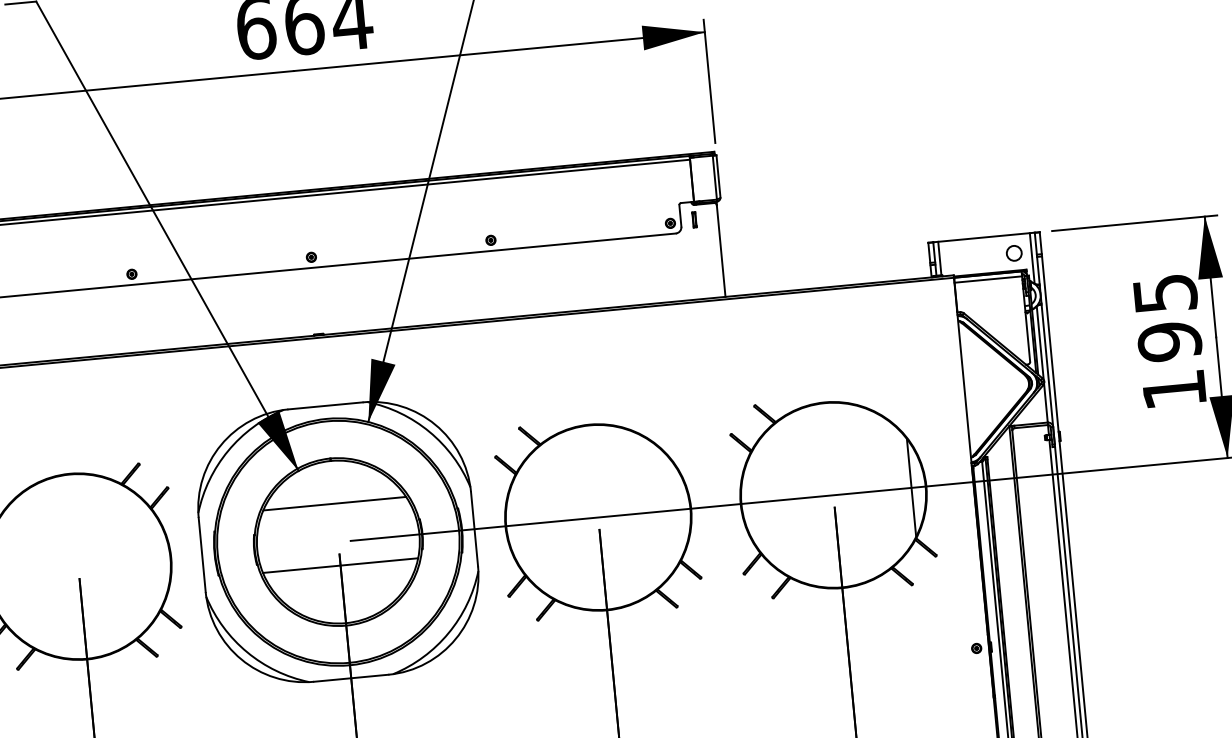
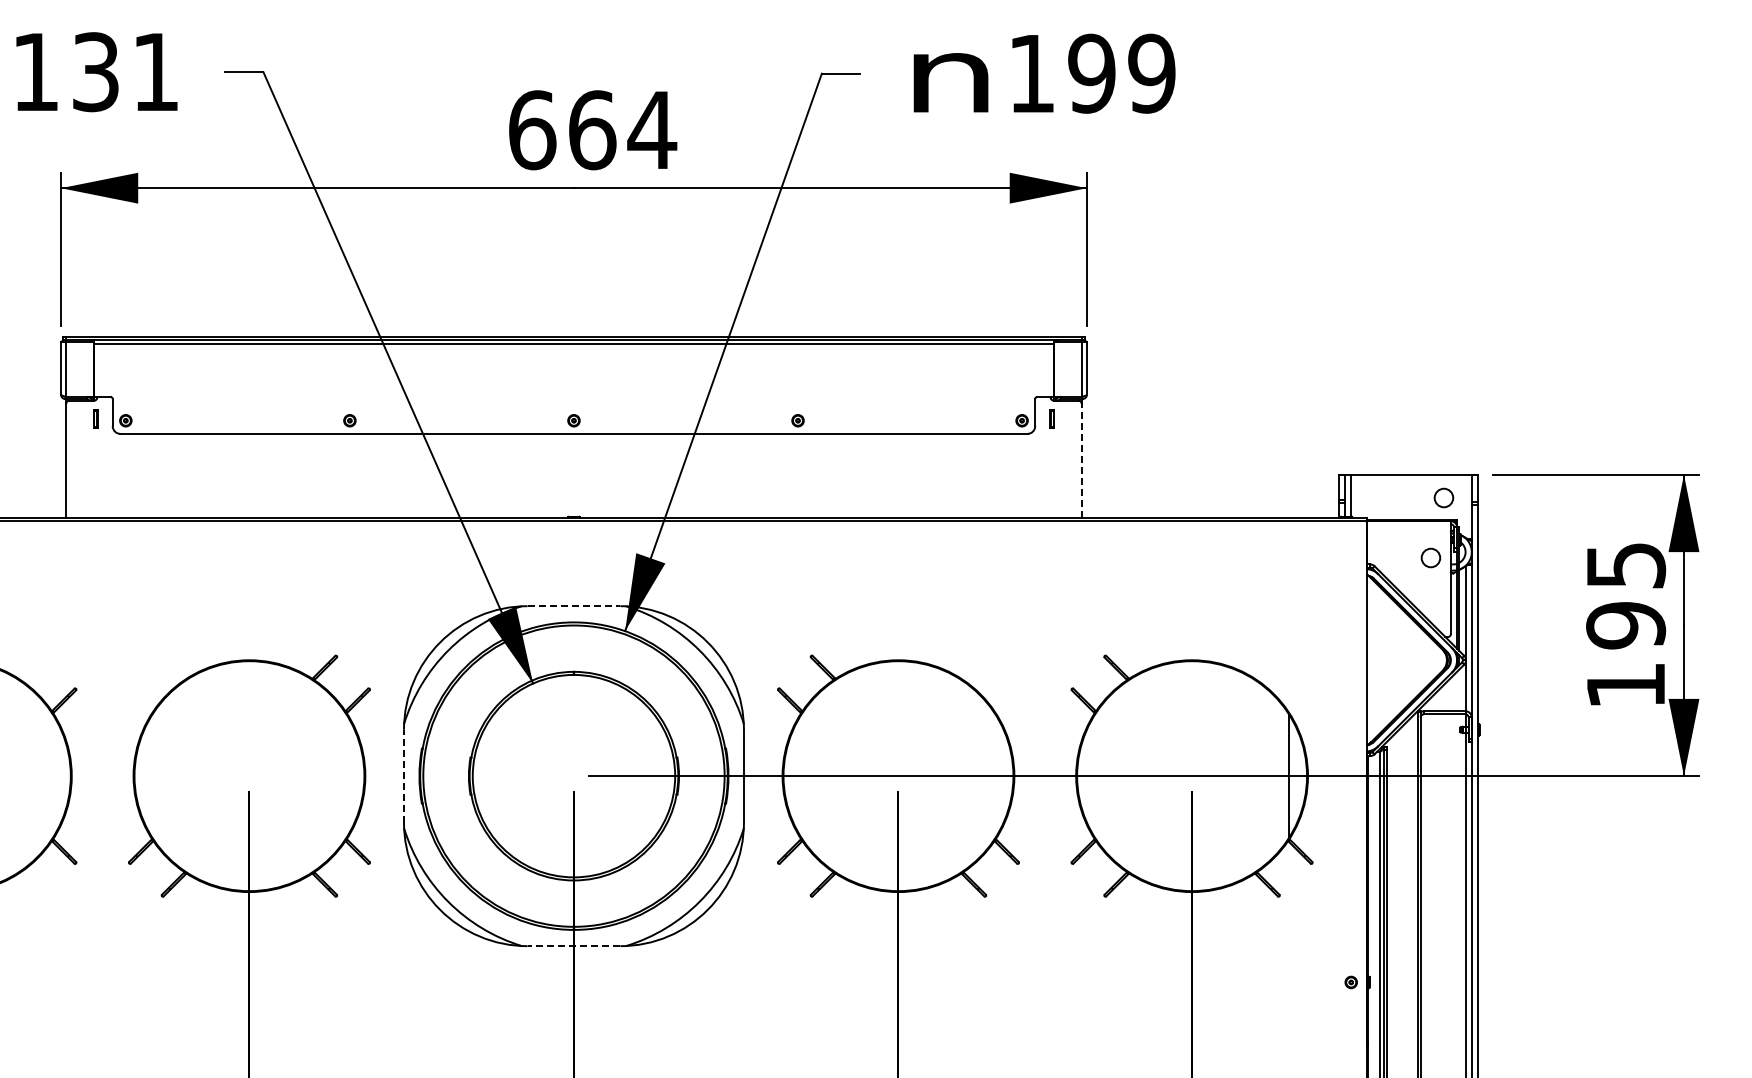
line: (721, 250) -> (1081, 460), solid -> dashed
line: (1032, 257) -> (1465, 505), removed
line: (988, 279) -> (1408, 527), removed
circle: (1008, 302) -> (1430, 557), added
line: (325, 406) -> (574, 606), solid -> dashed
line: (334, 503) -> (573, 728), removed
line: (202, 554) -> (404, 775), solid -> dashed
line: (340, 565) -> (573, 805), removed
line: (350, 678) -> (573, 946), solid -> dashed

